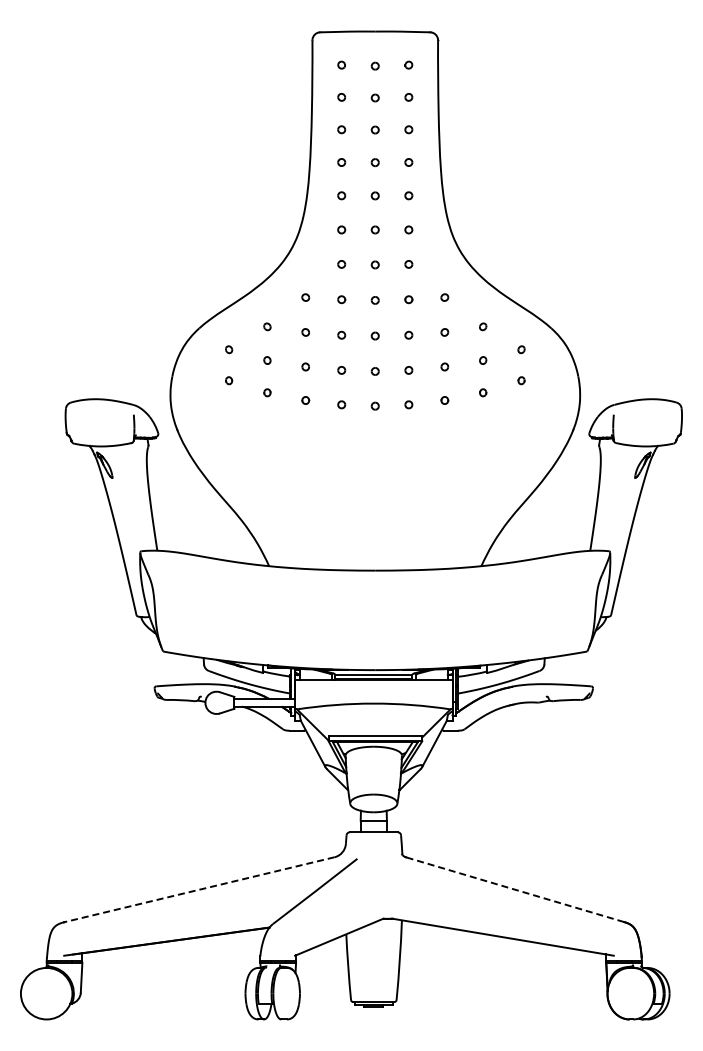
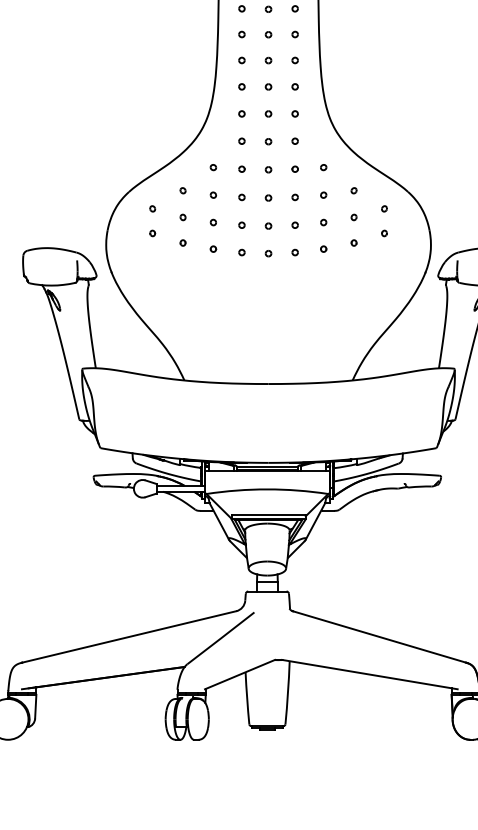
line: (199, 889) -> (129, 636), dashed -> solid
line: (515, 889) -> (379, 636), dashed -> solid

